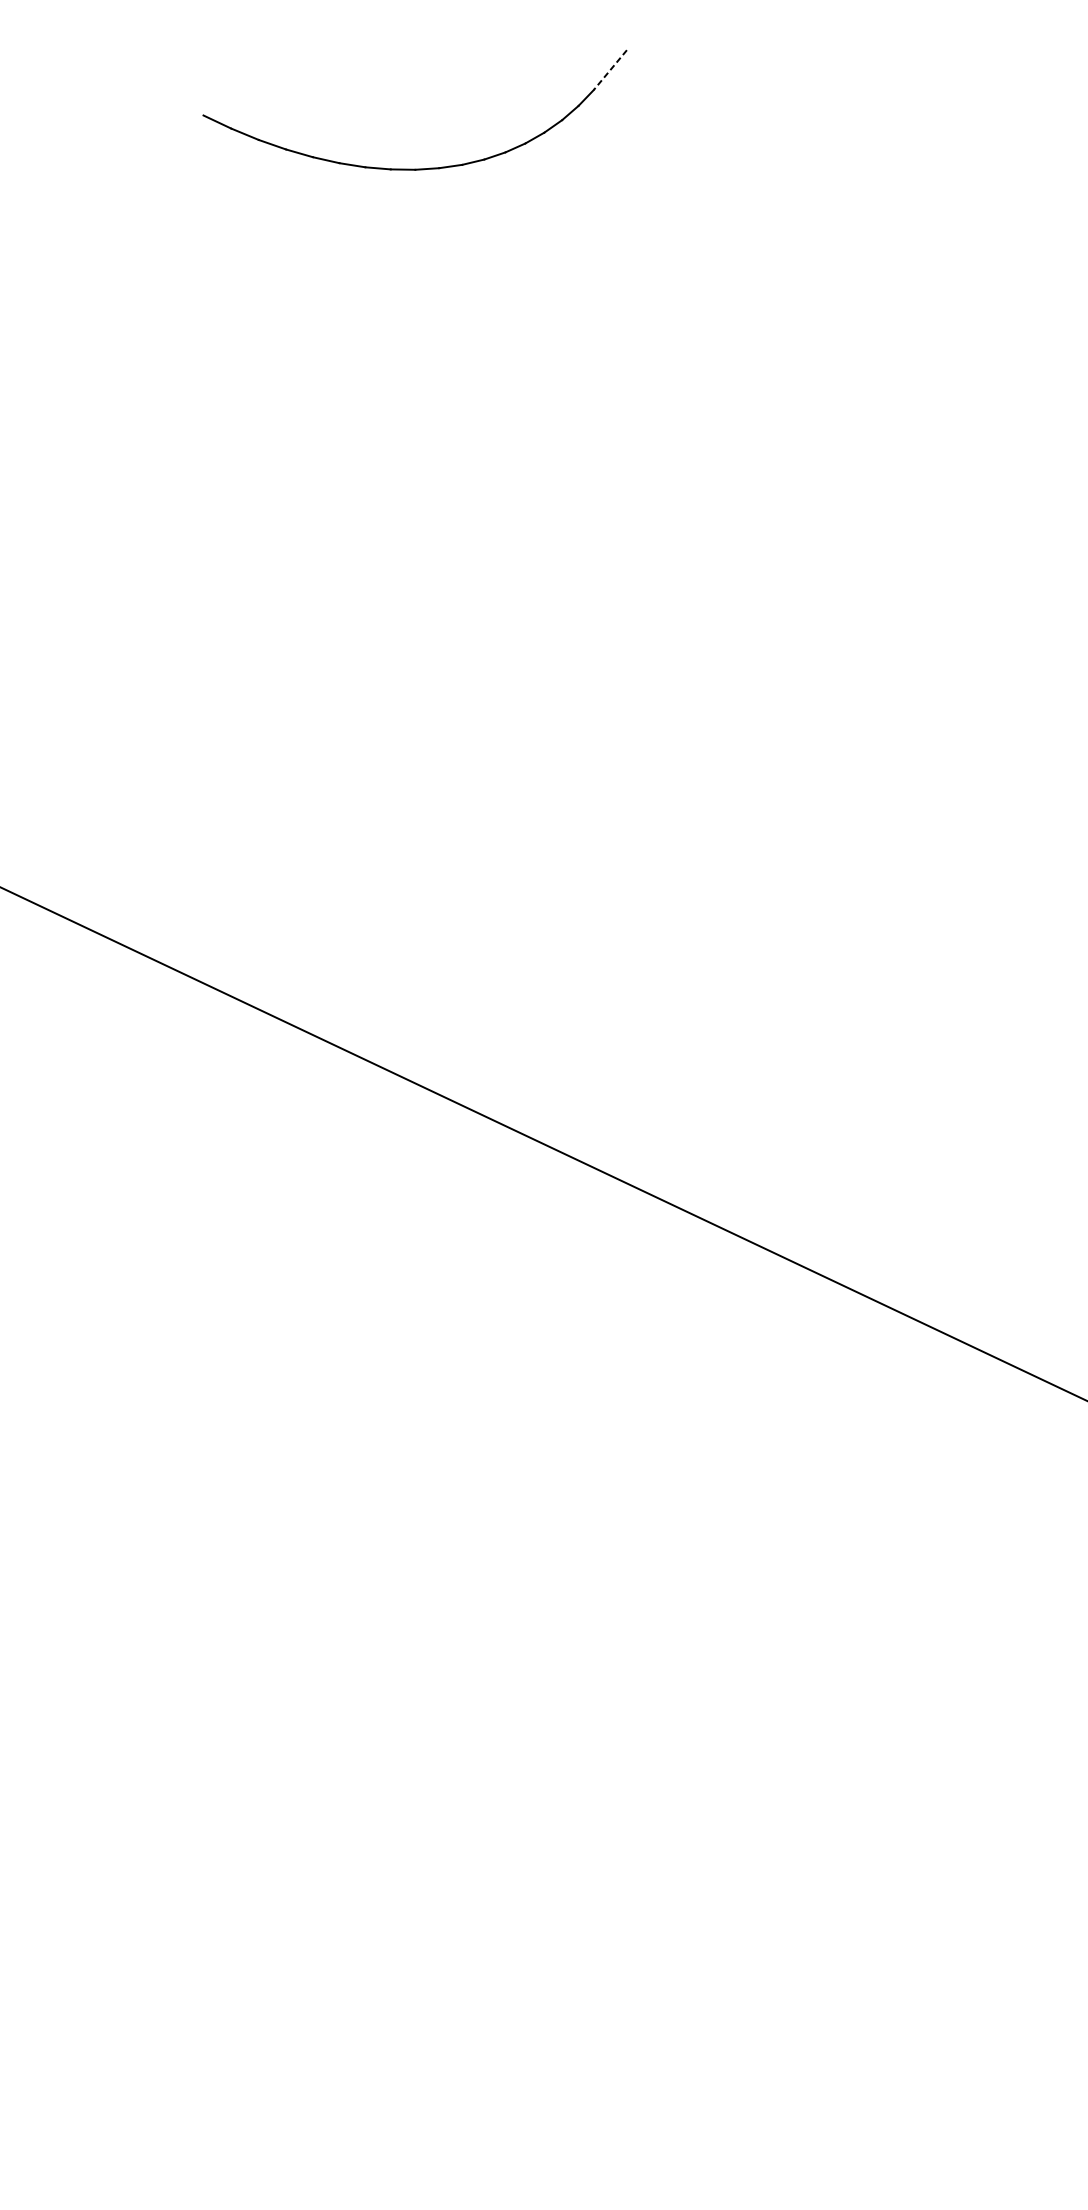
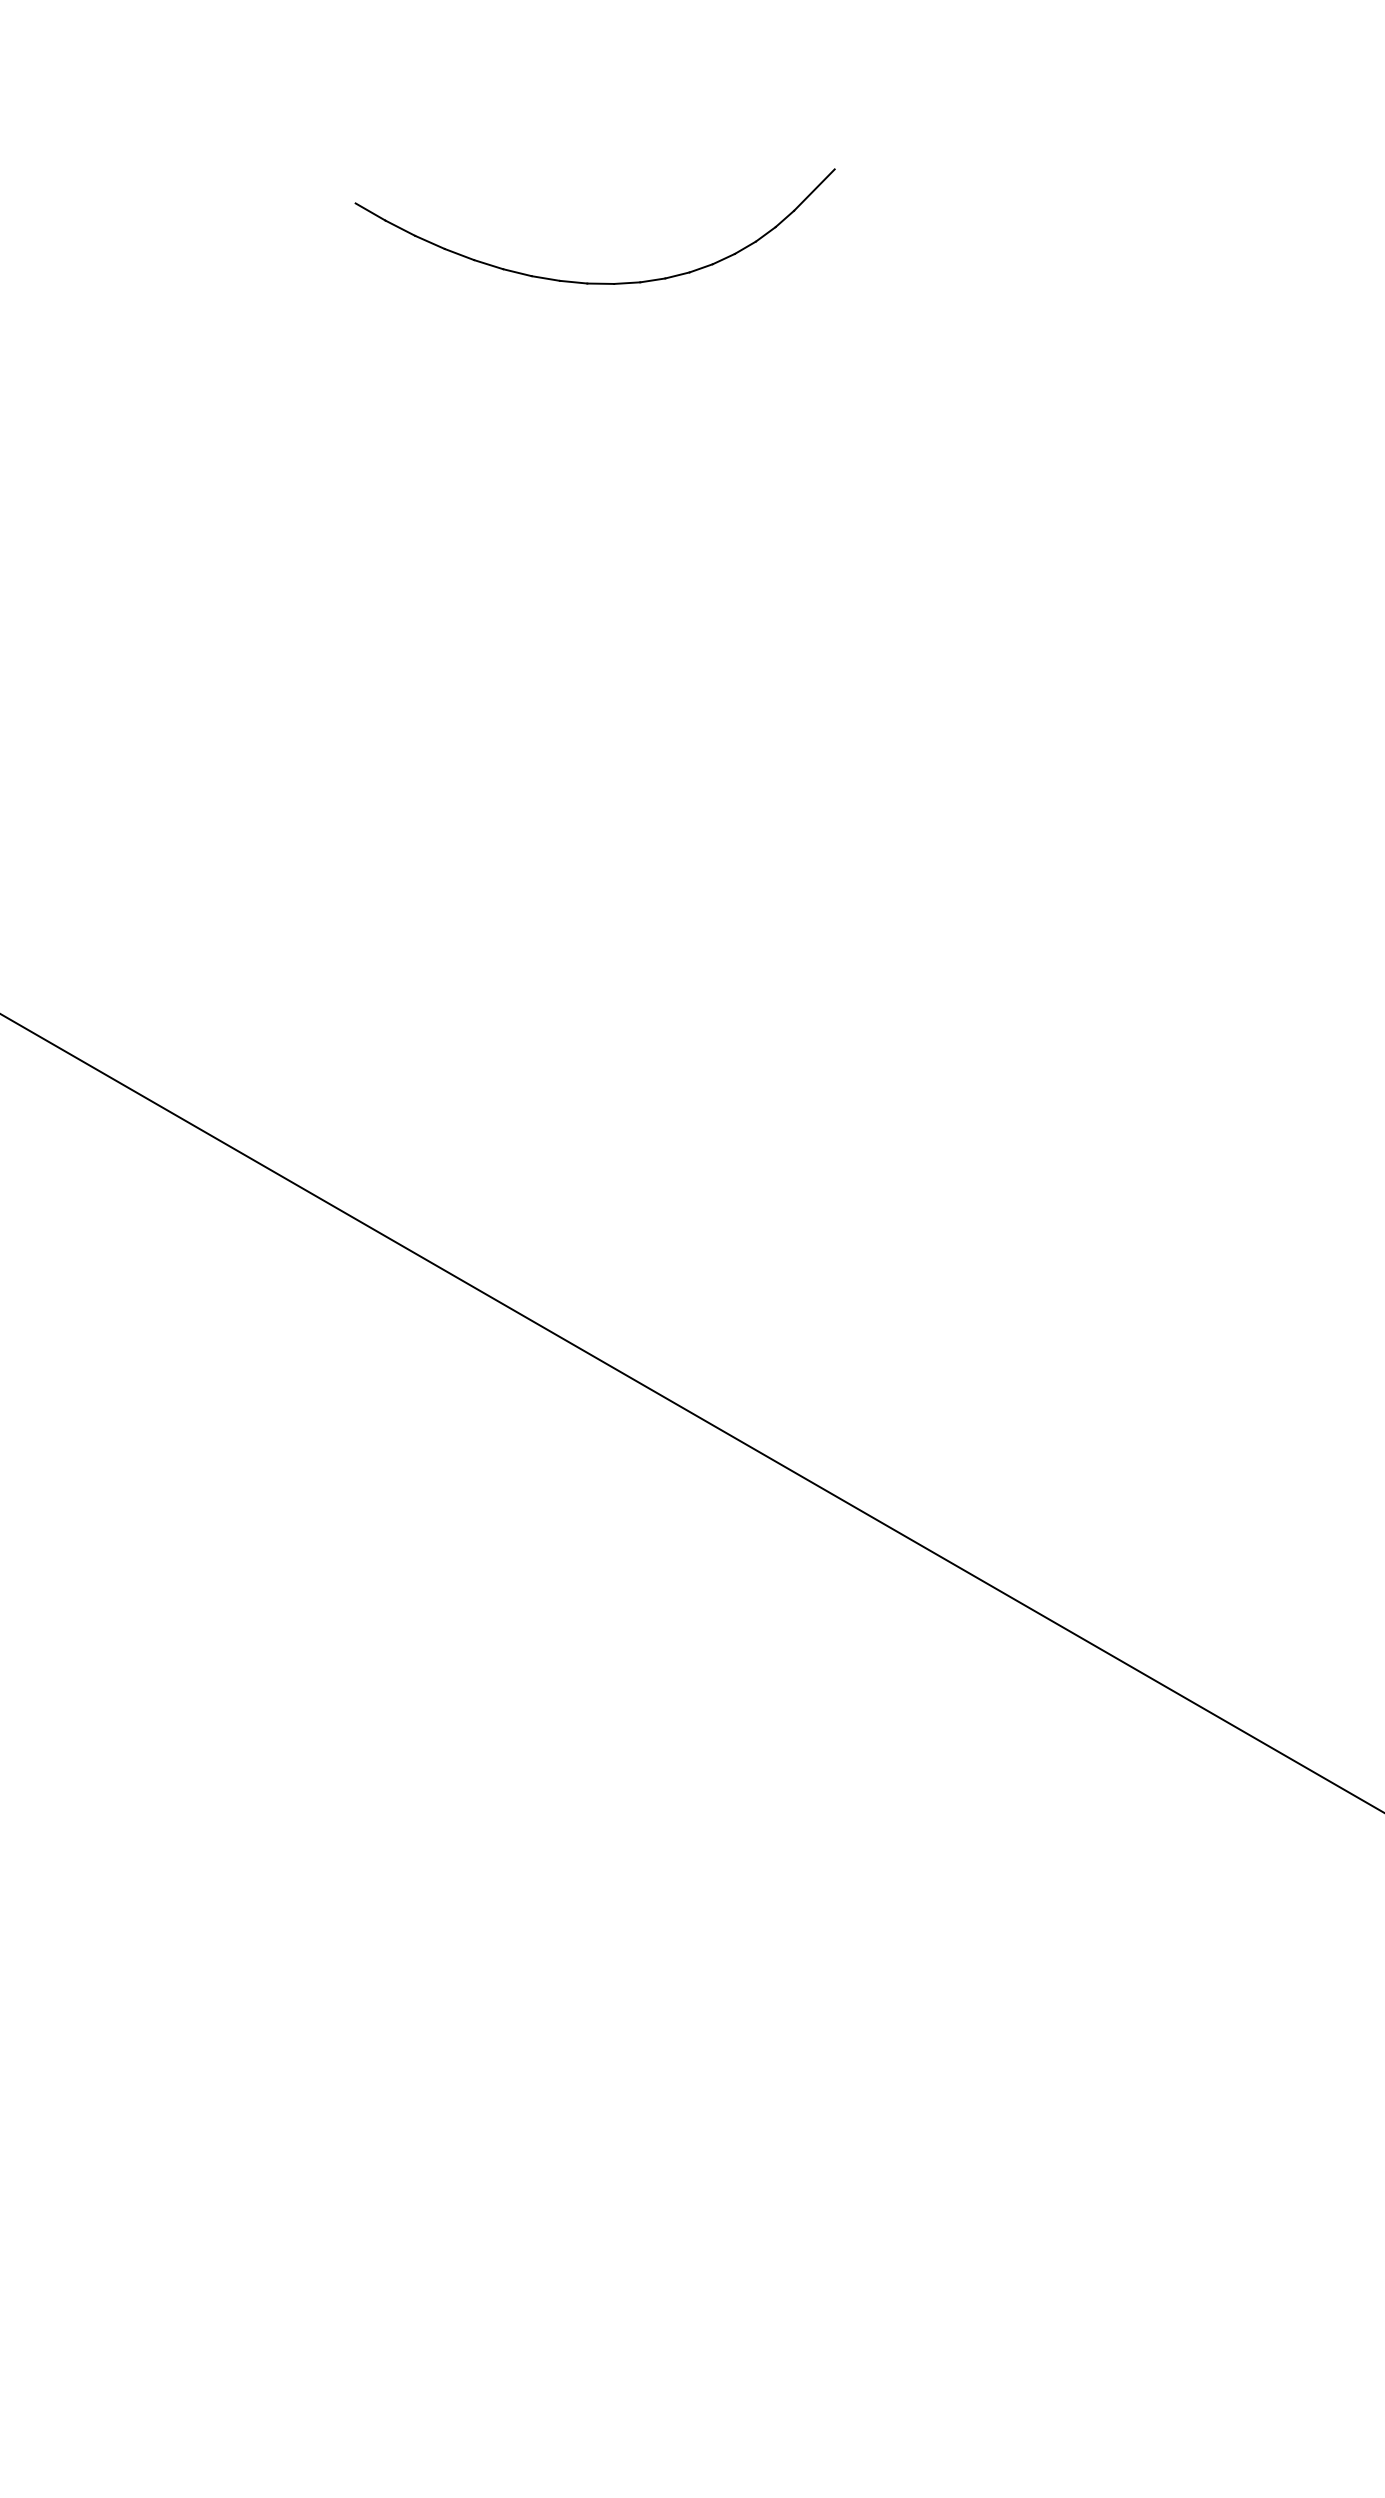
line: (610, 70) -> (814, 190), dashed -> solid

